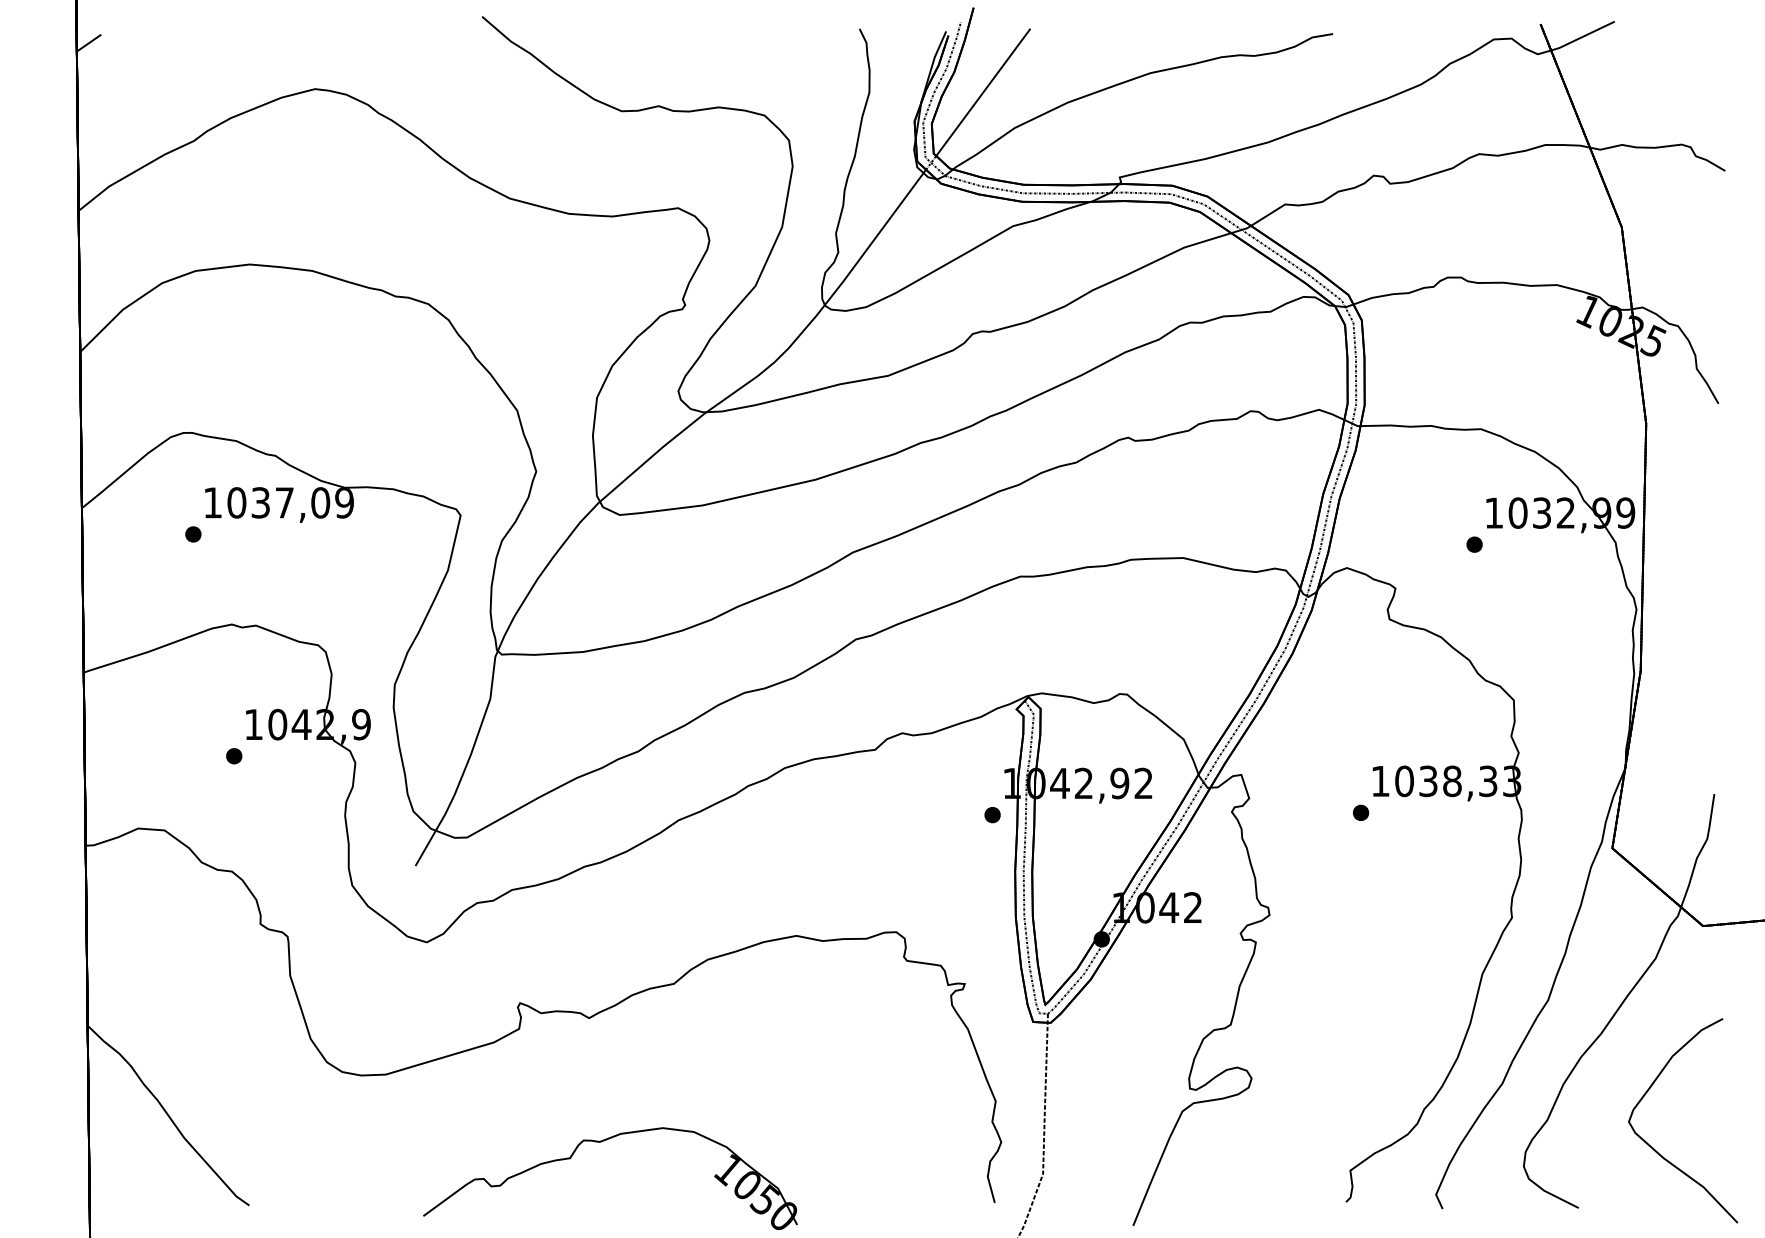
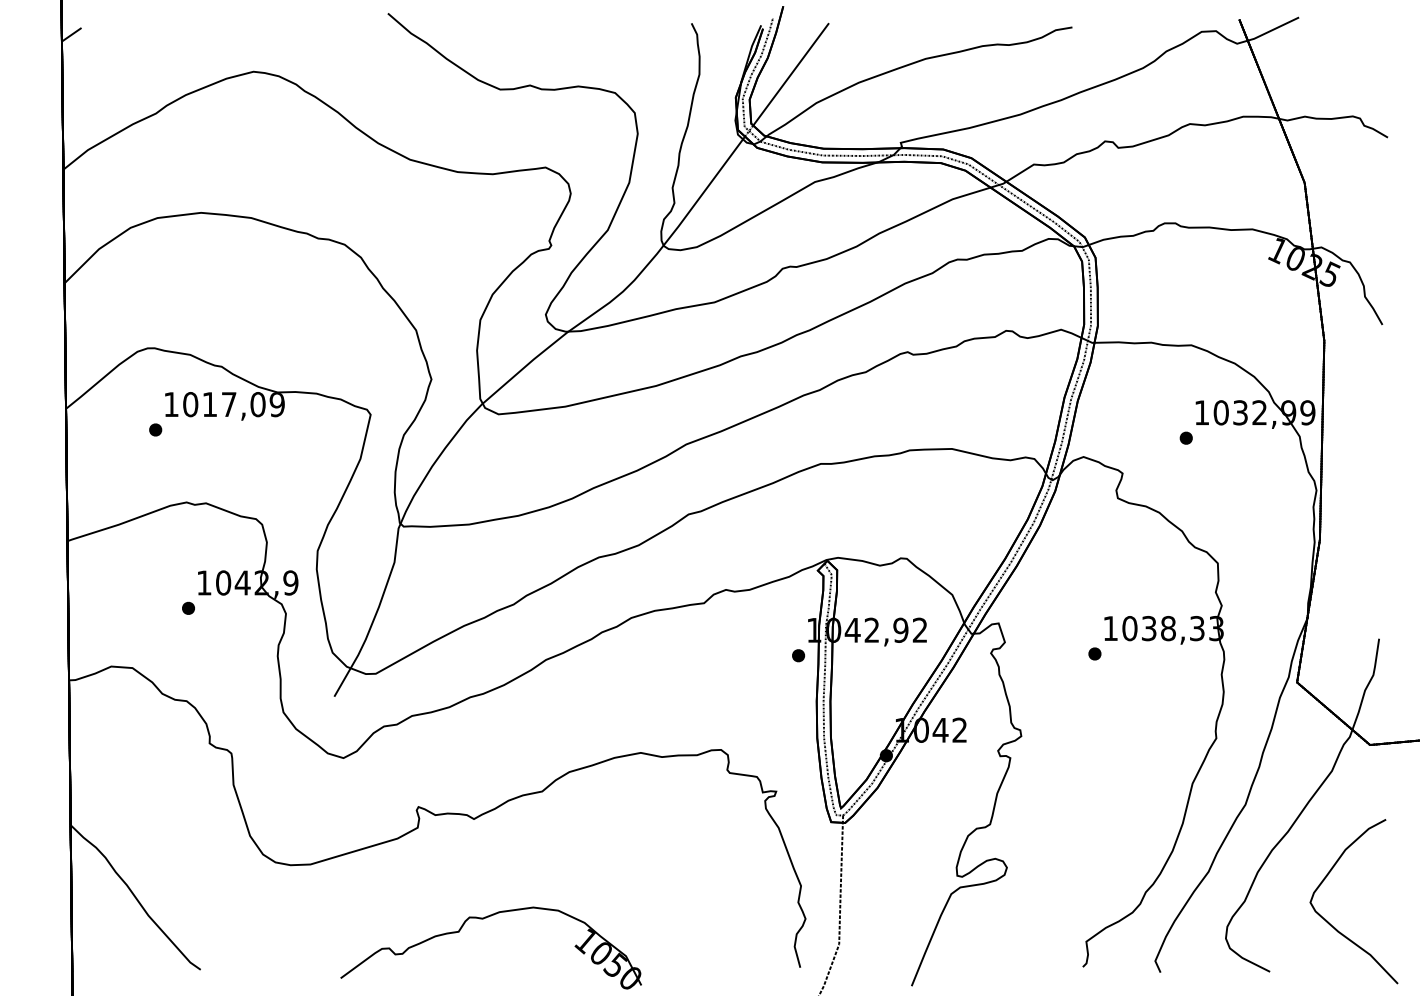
text: (260, 502) -> (209, 404), 1037,09 -> 1017,09

